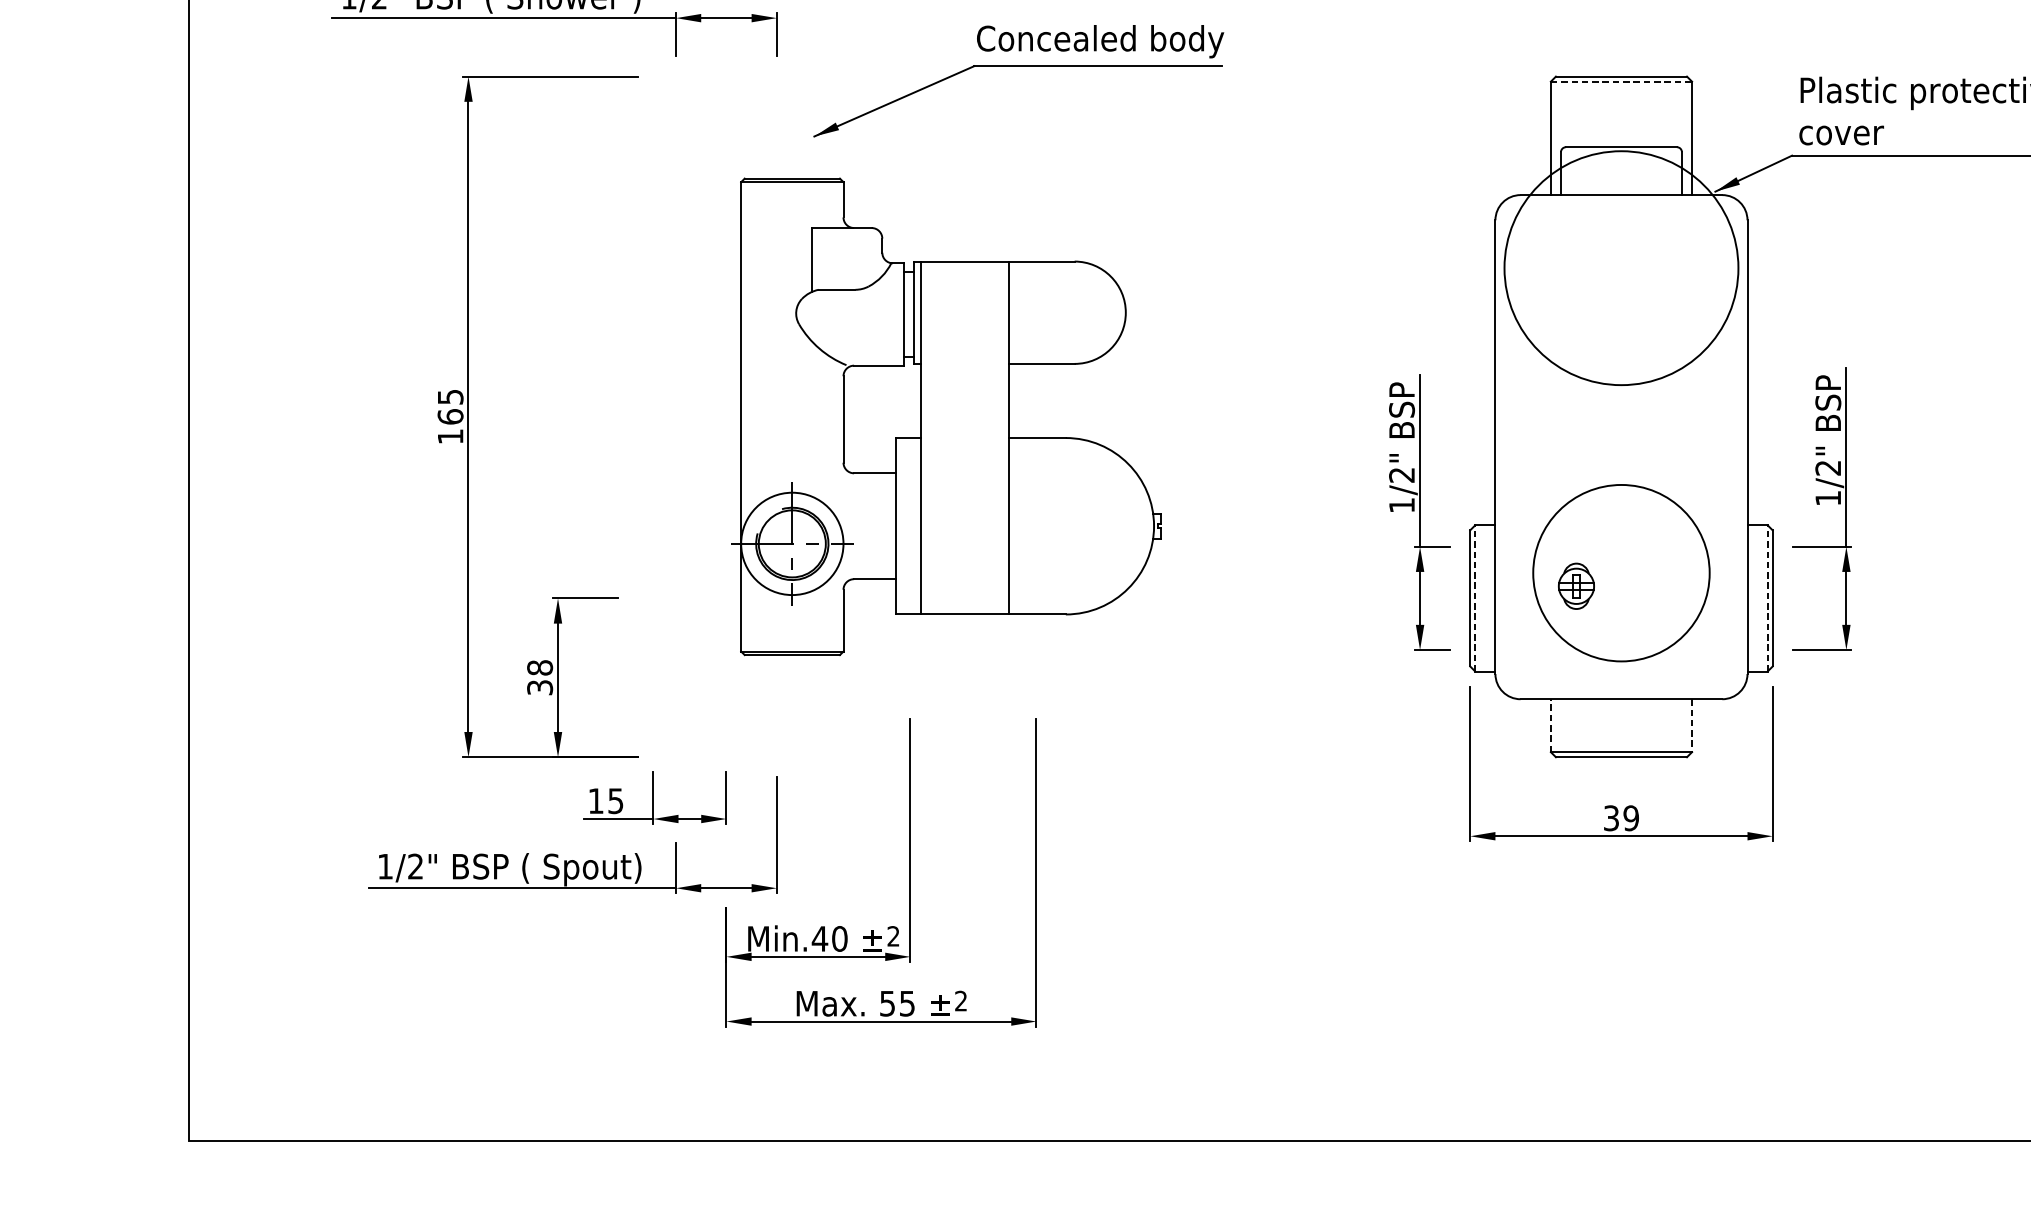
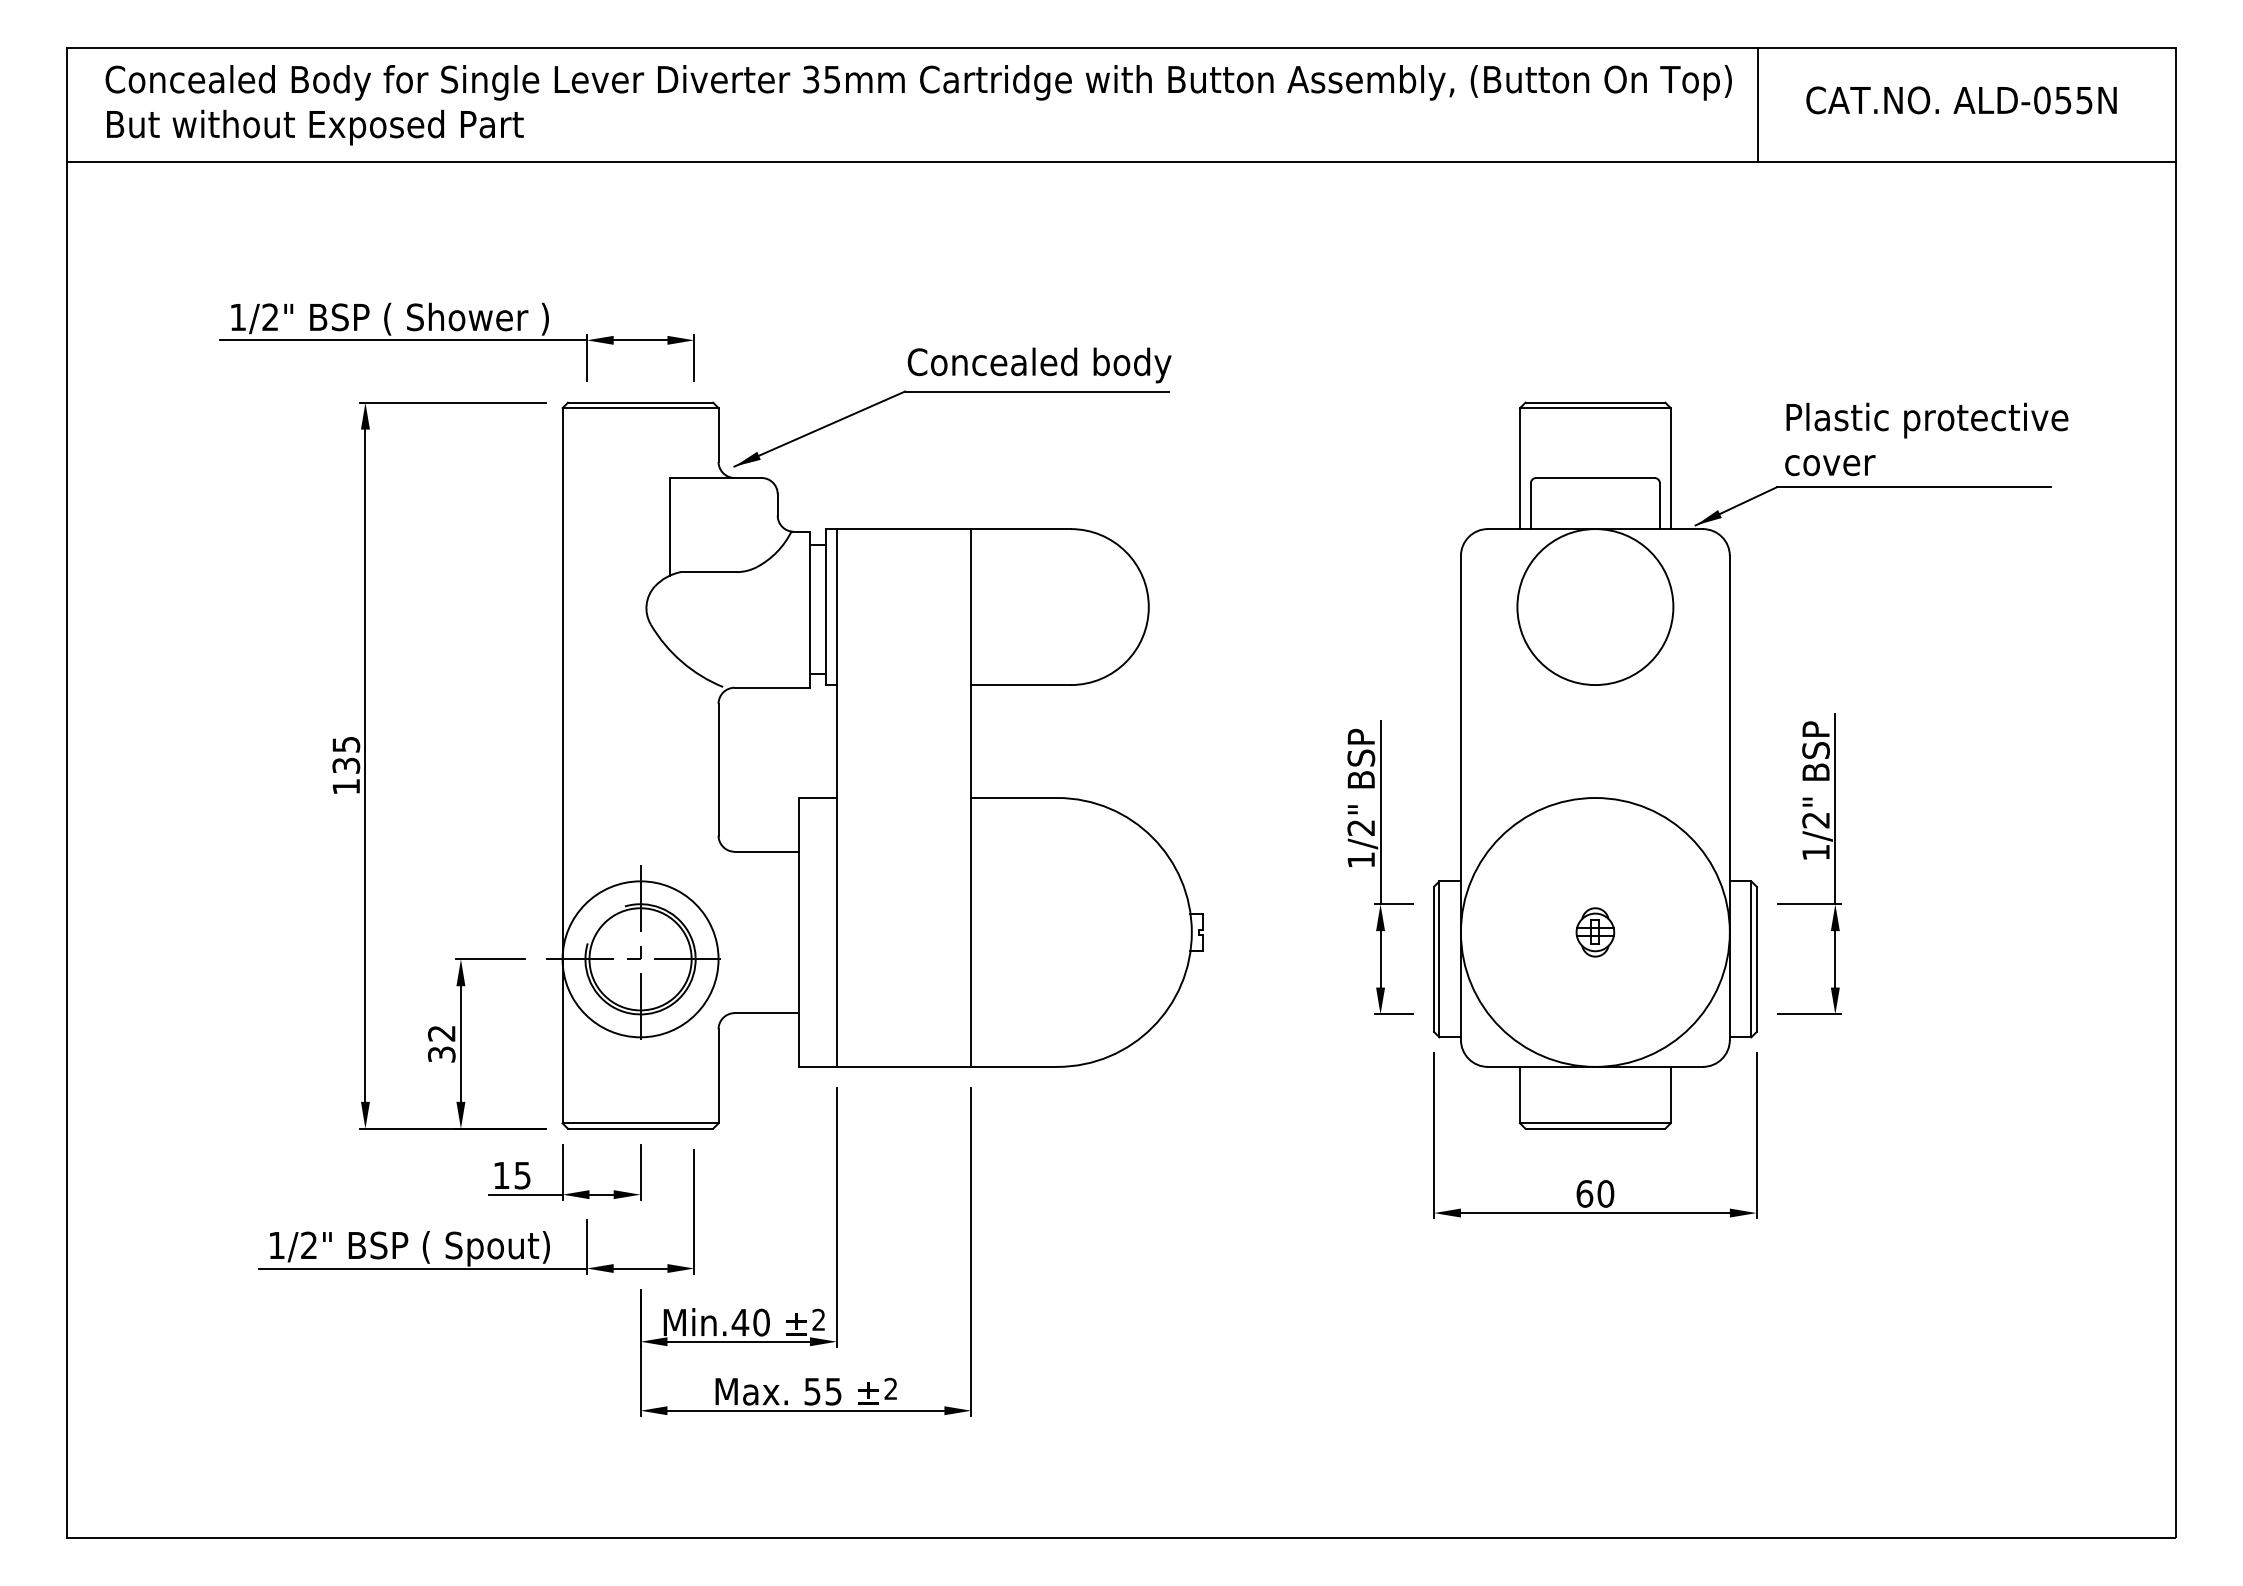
line: (1621, 82) -> (1595, 408), dashed -> solid
circle: (1621, 268) -> (1595, 607), size x0.62
text: (450, 416) -> (346, 765), 165 -> 135
part: (945, 416) -> (874, 765), size x1.43
circle: (1620, 573) -> (1594, 932), size x1.43
part: (1576, 586) -> (1595, 932), moved
line: (1475, 598) -> (1439, 959), dashed -> solid
line: (1767, 598) -> (1751, 959), dashed -> solid
text: (539, 667) -> (441, 1033), 38 -> 32
line: (1551, 725) -> (1520, 1094), dashed -> solid
line: (1691, 726) -> (1670, 1095), dashed -> solid
text: (1621, 817) -> (1595, 1193), 39 -> 60

